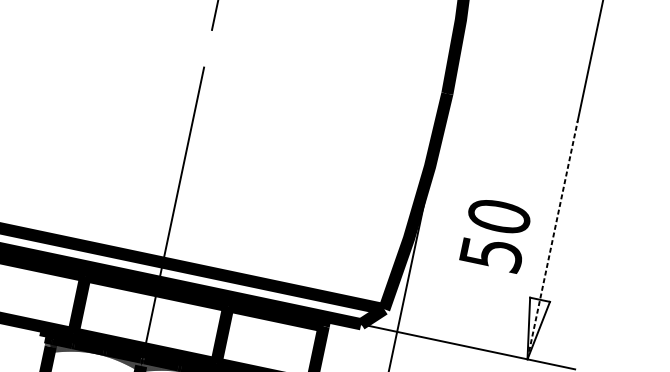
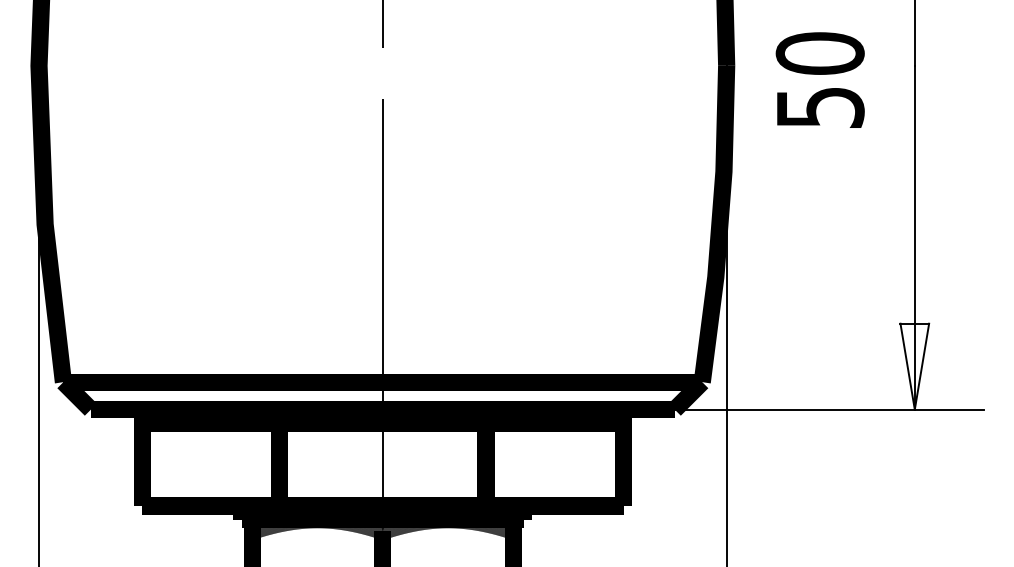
text: (494, 234) -> (819, 79), moved
line: (552, 240) -> (914, 237), dashed -> solid

